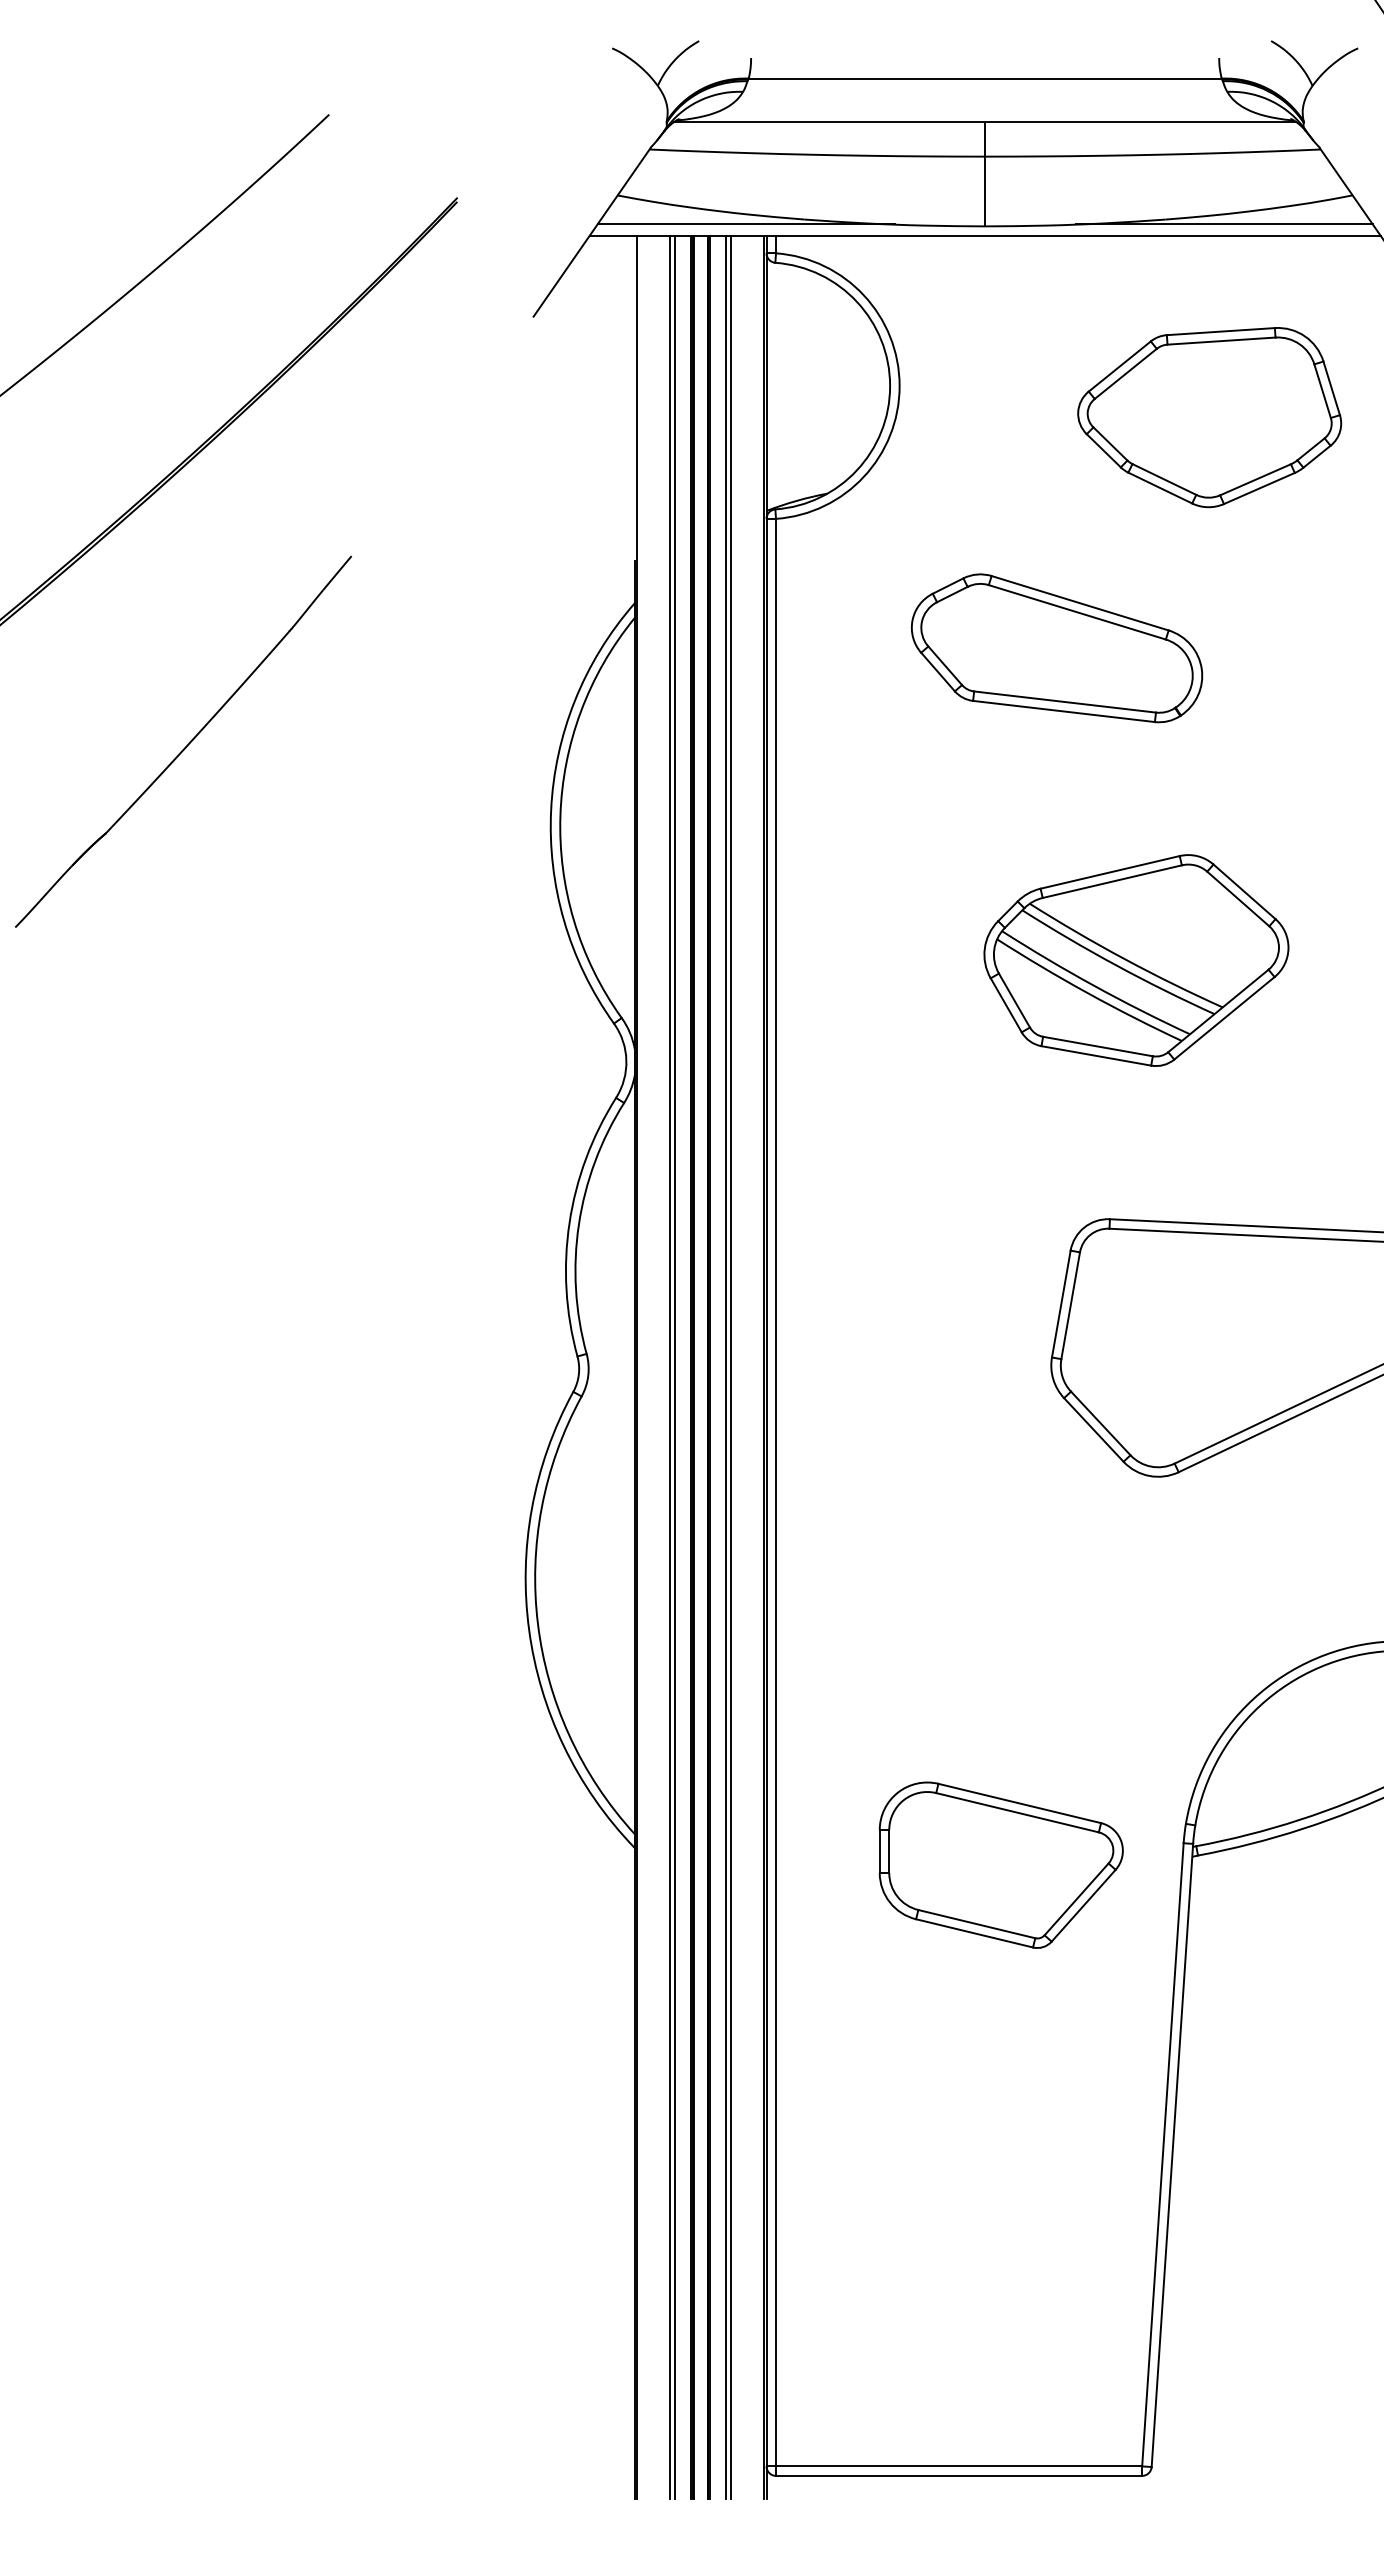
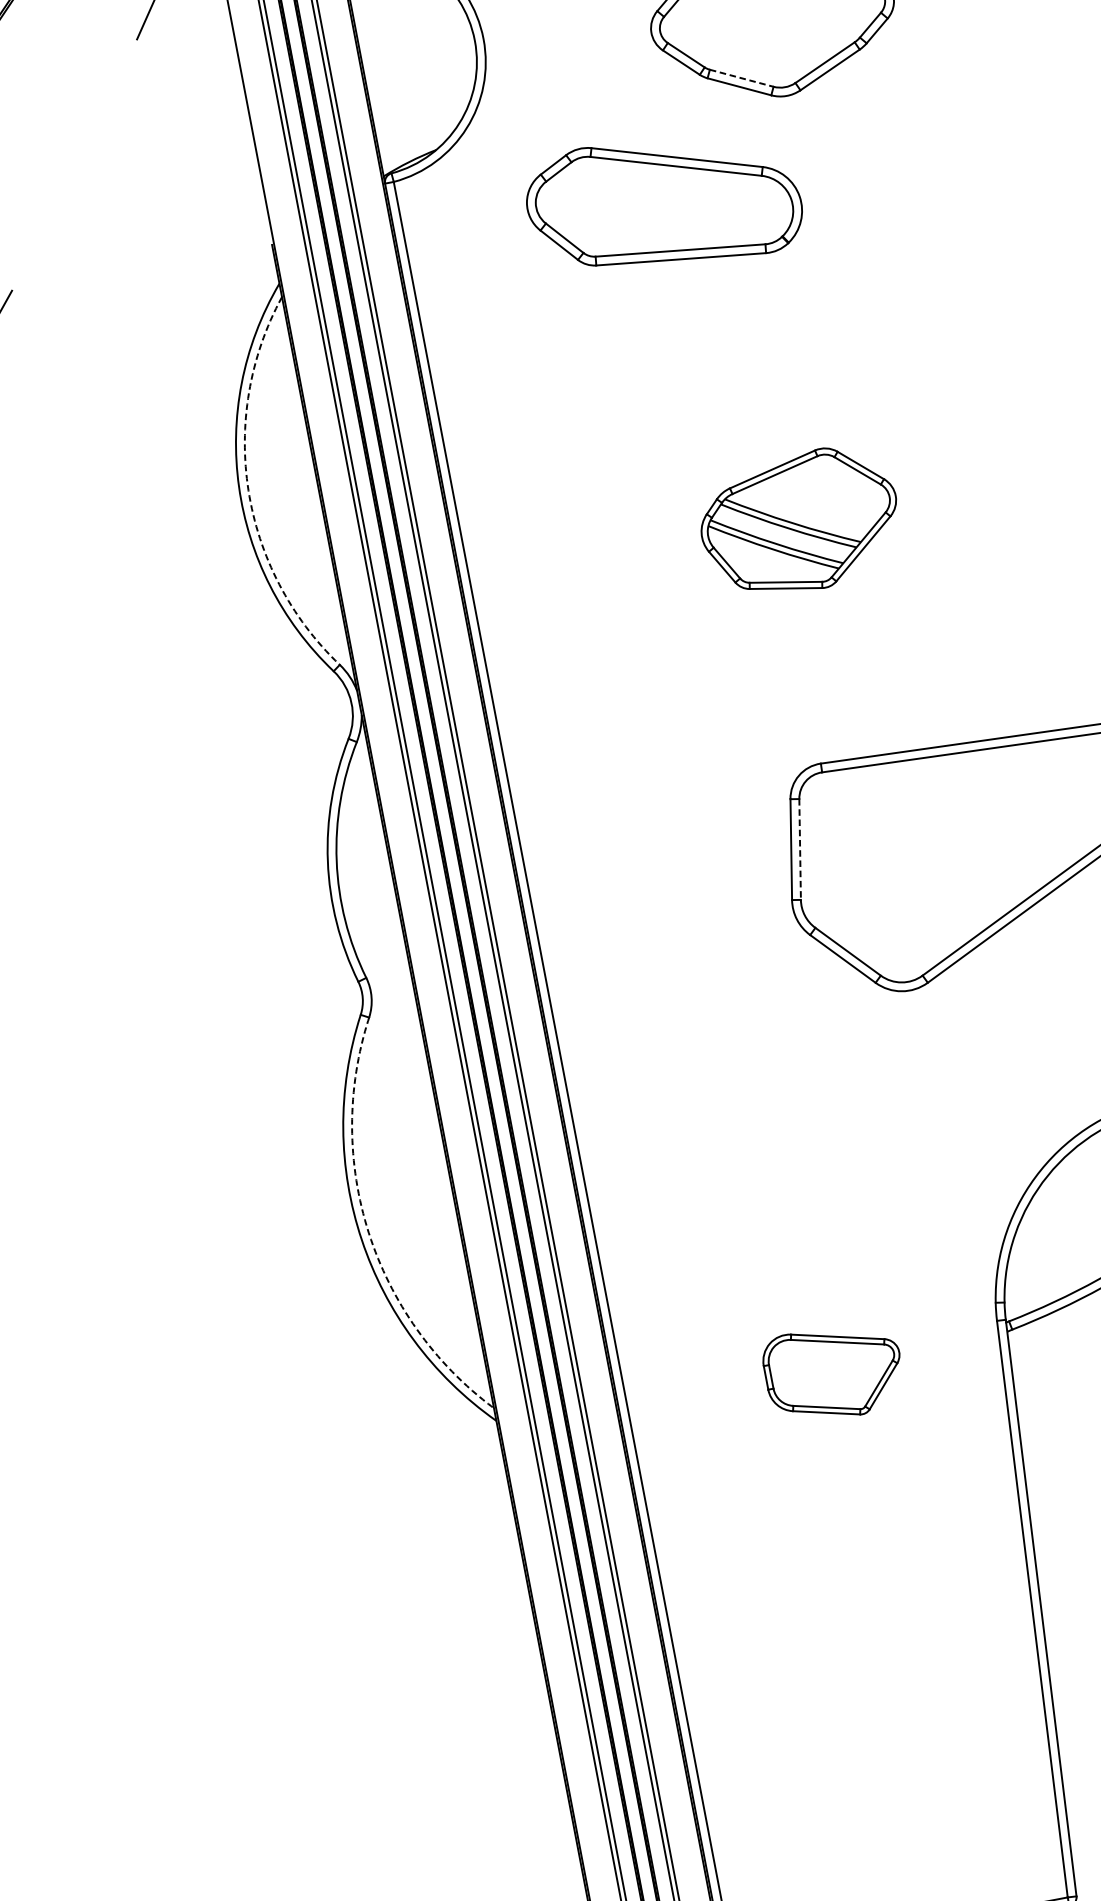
line: (1164, 479) -> (741, 78), solid -> dashed
part: (1056, 648) -> (663, 203), moved
arc: (560, 815) -> (248, 490), solid -> dashed
part: (1136, 960) -> (800, 522), size x0.7
line: (1070, 1306) -> (800, 850), solid -> dashed
arc: (537, 1623) -> (368, 1232), solid -> dashed
part: (1000, 1864) -> (833, 1372), size x0.6

